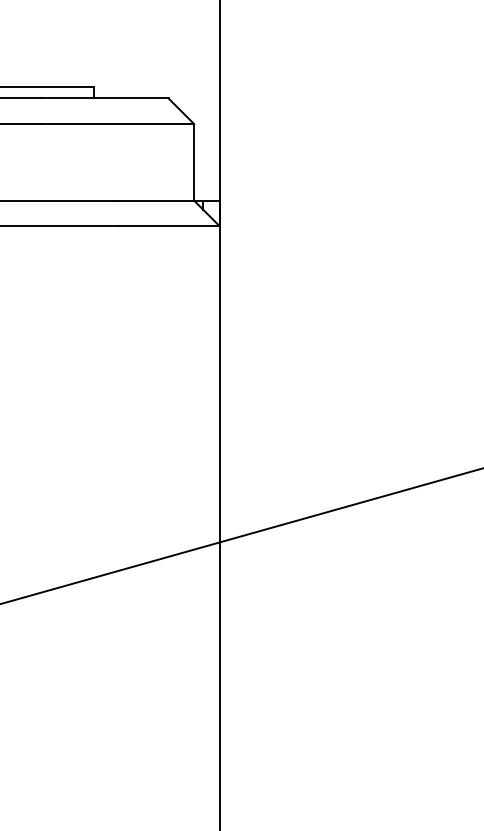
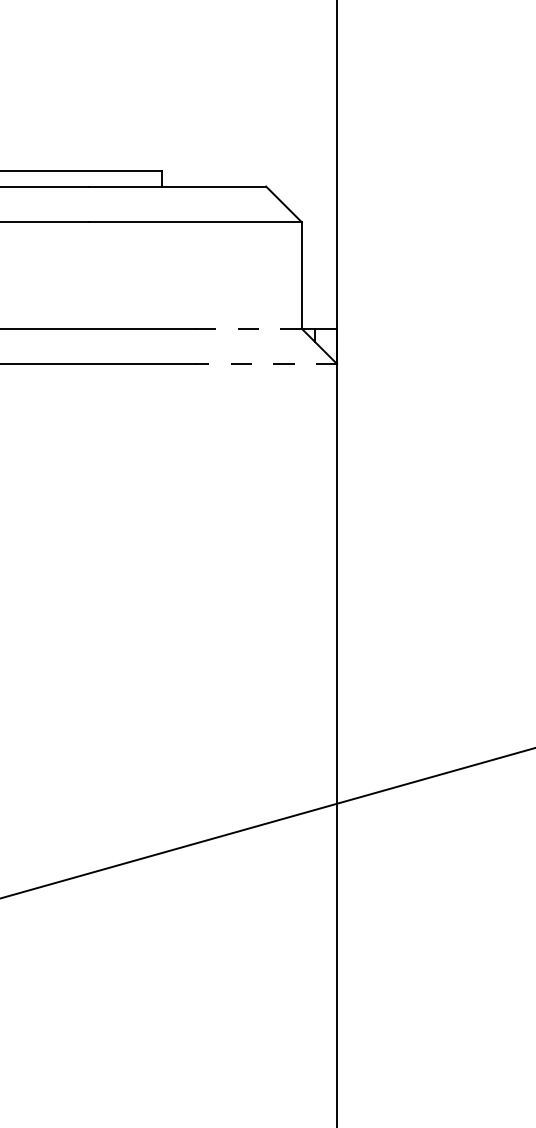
line: (156, 200) -> (249, 328), solid -> dashed
line: (168, 226) -> (266, 364), solid -> dashed

